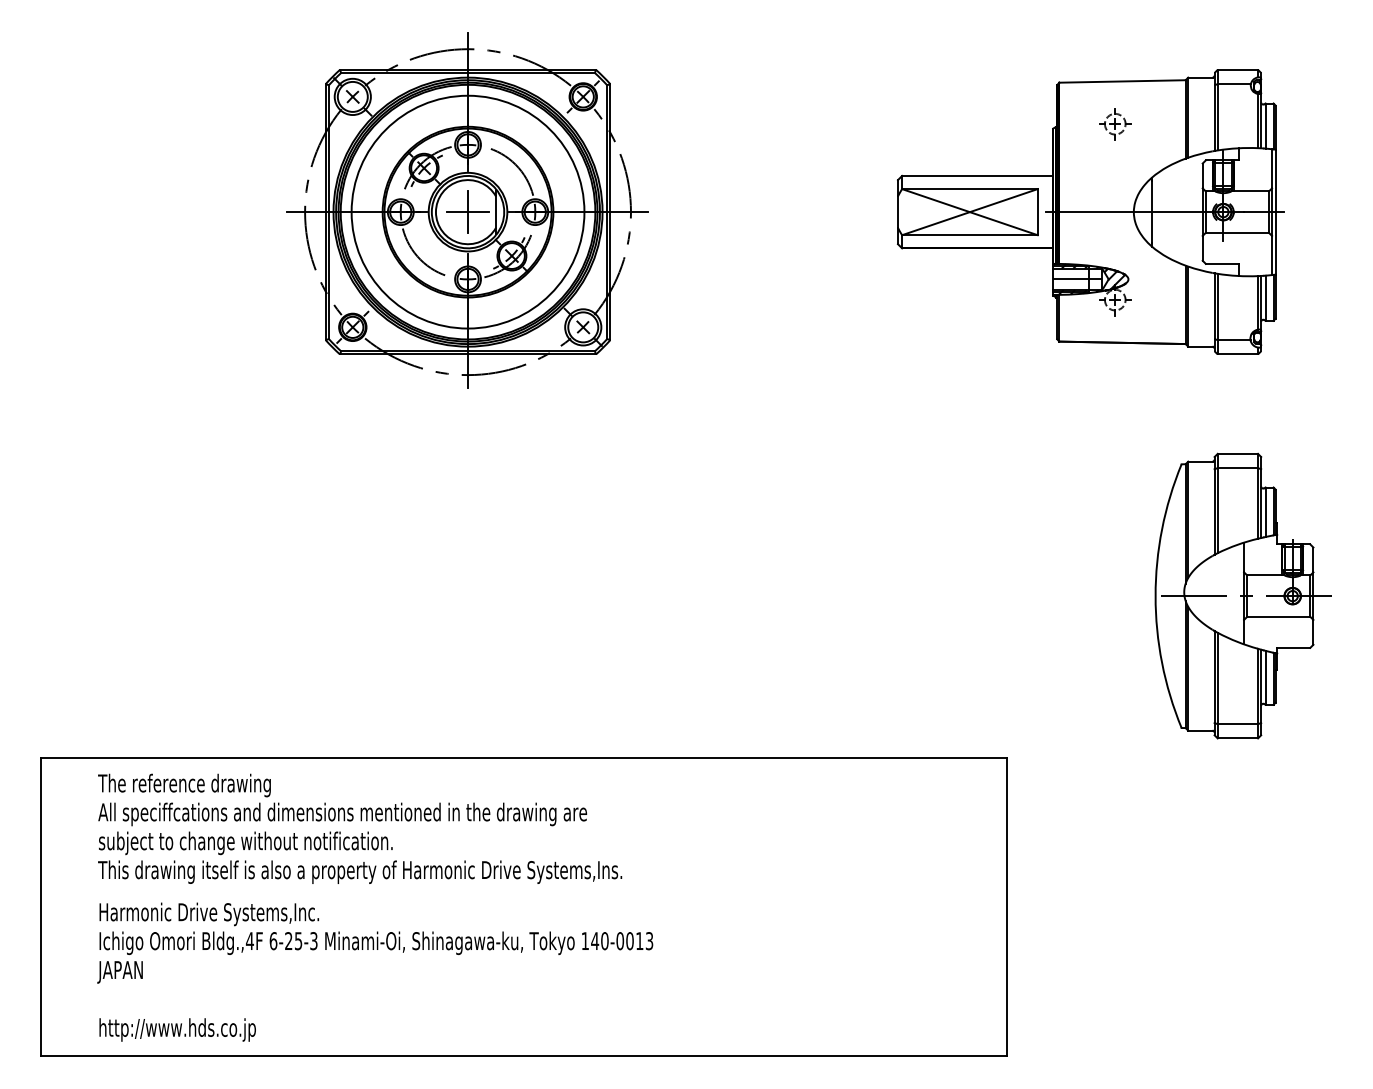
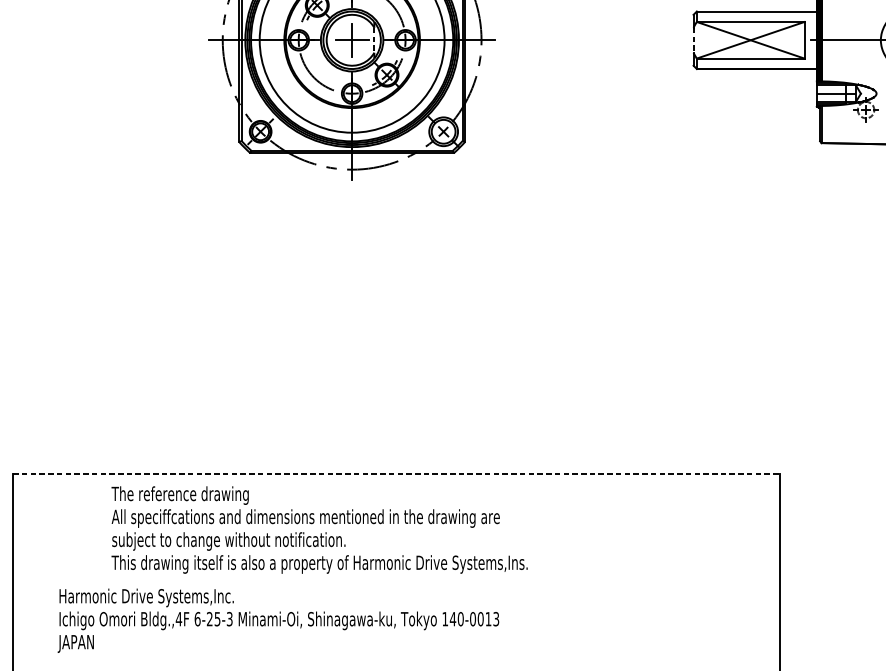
line: (495, 212) -> (373, 40), solid -> dashed
line: (898, 212) -> (693, 40), solid -> dashed
hatch: (1089, 278) -> (845, 92), removed
line: (523, 757) -> (396, 473), solid -> dashed
text: (360, 828) -> (319, 529), moved

